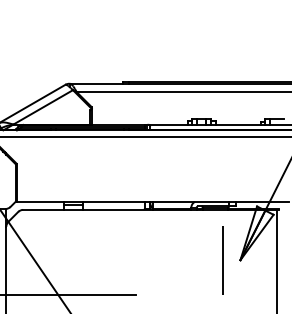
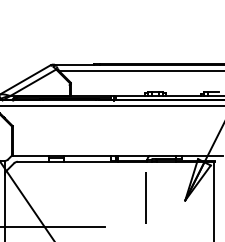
line: (222, 260) -> (145, 197), moved

